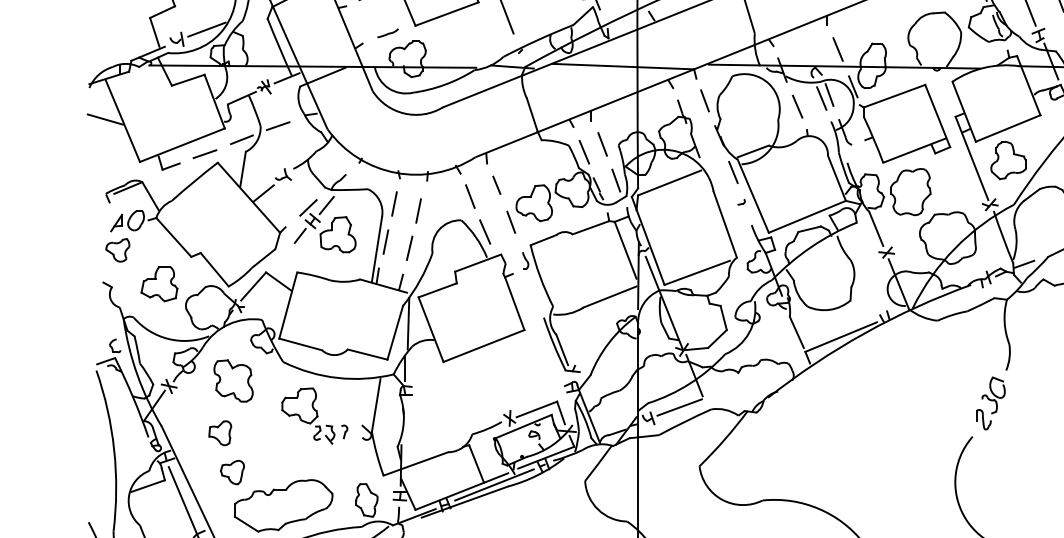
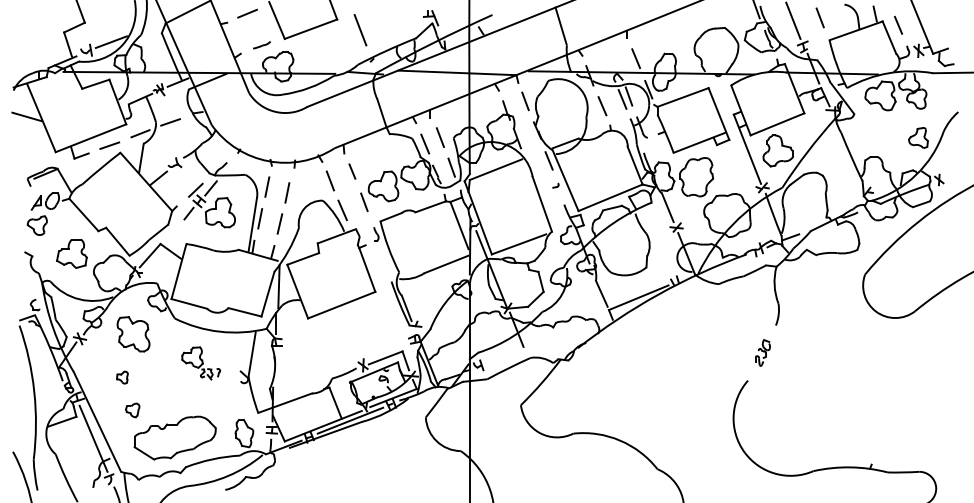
part: (990, 402) -> (762, 352), size x0.6
line: (679, 407) -> (504, 356), removed
part: (315, 416) -> (201, 363), size x0.7
part: (220, 432) -> (122, 377), size x0.6
part: (232, 472) -> (132, 410), size x0.7

